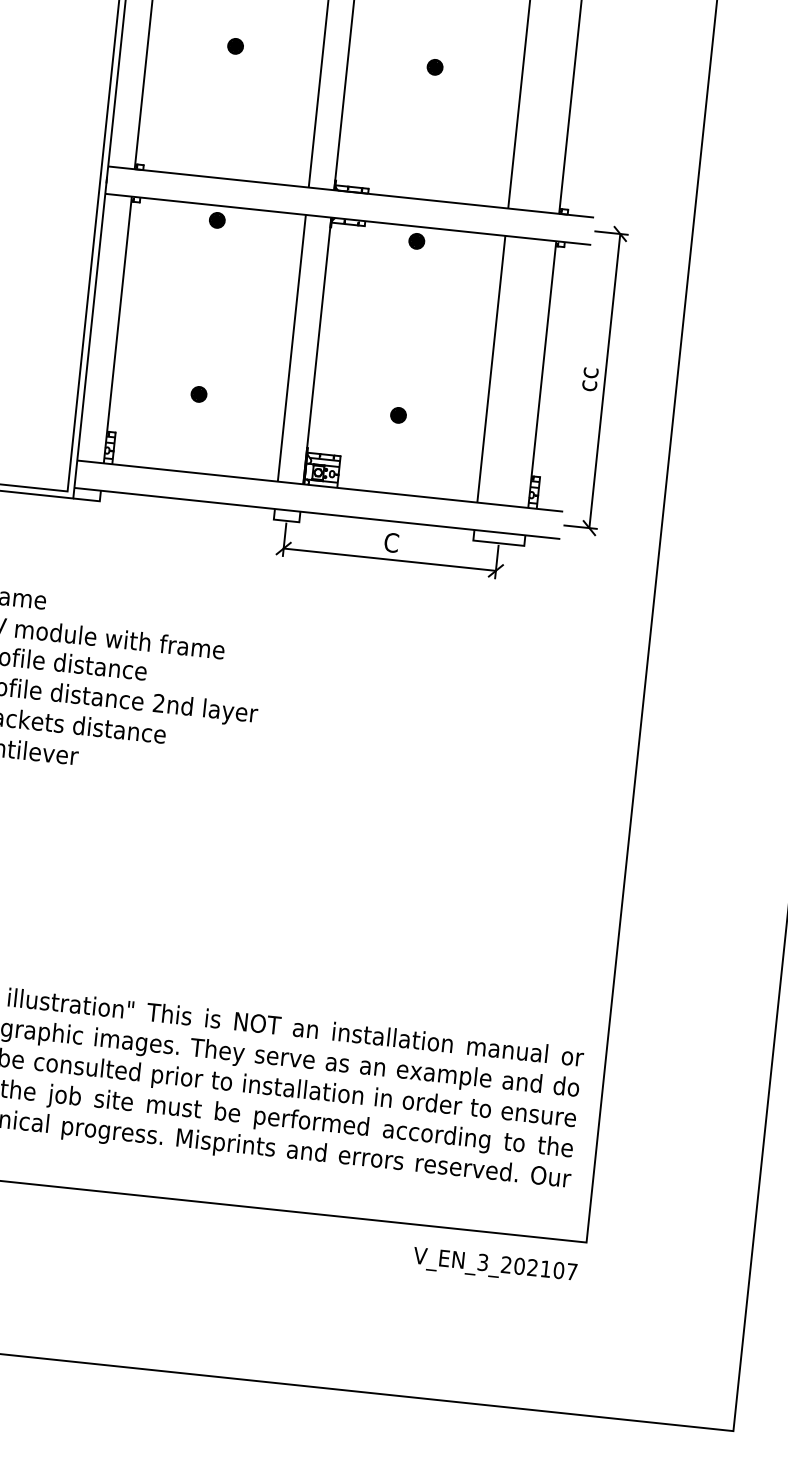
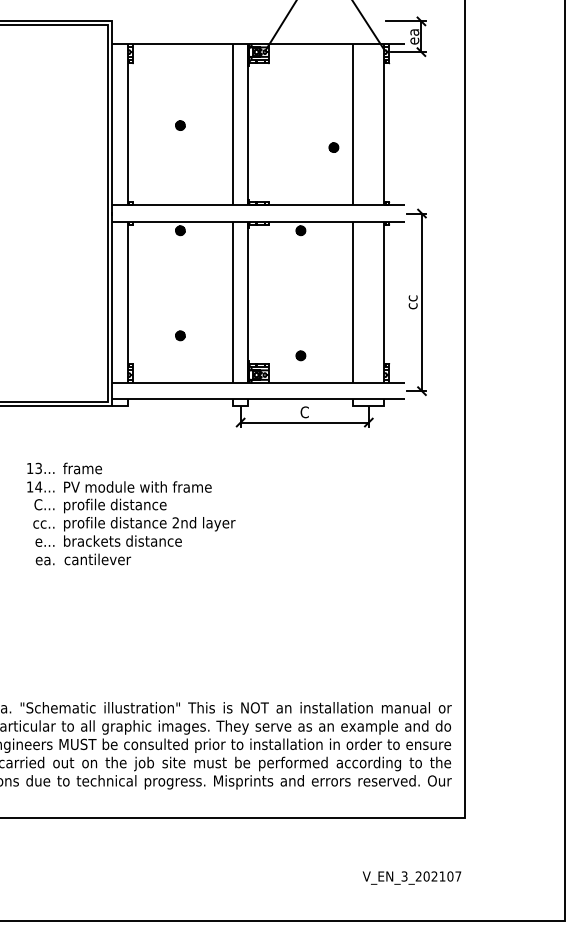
part: (434, 67) -> (333, 147), moved
part: (397, 414) -> (300, 355), moved
text: (494, 1265) -> (411, 877), moved

